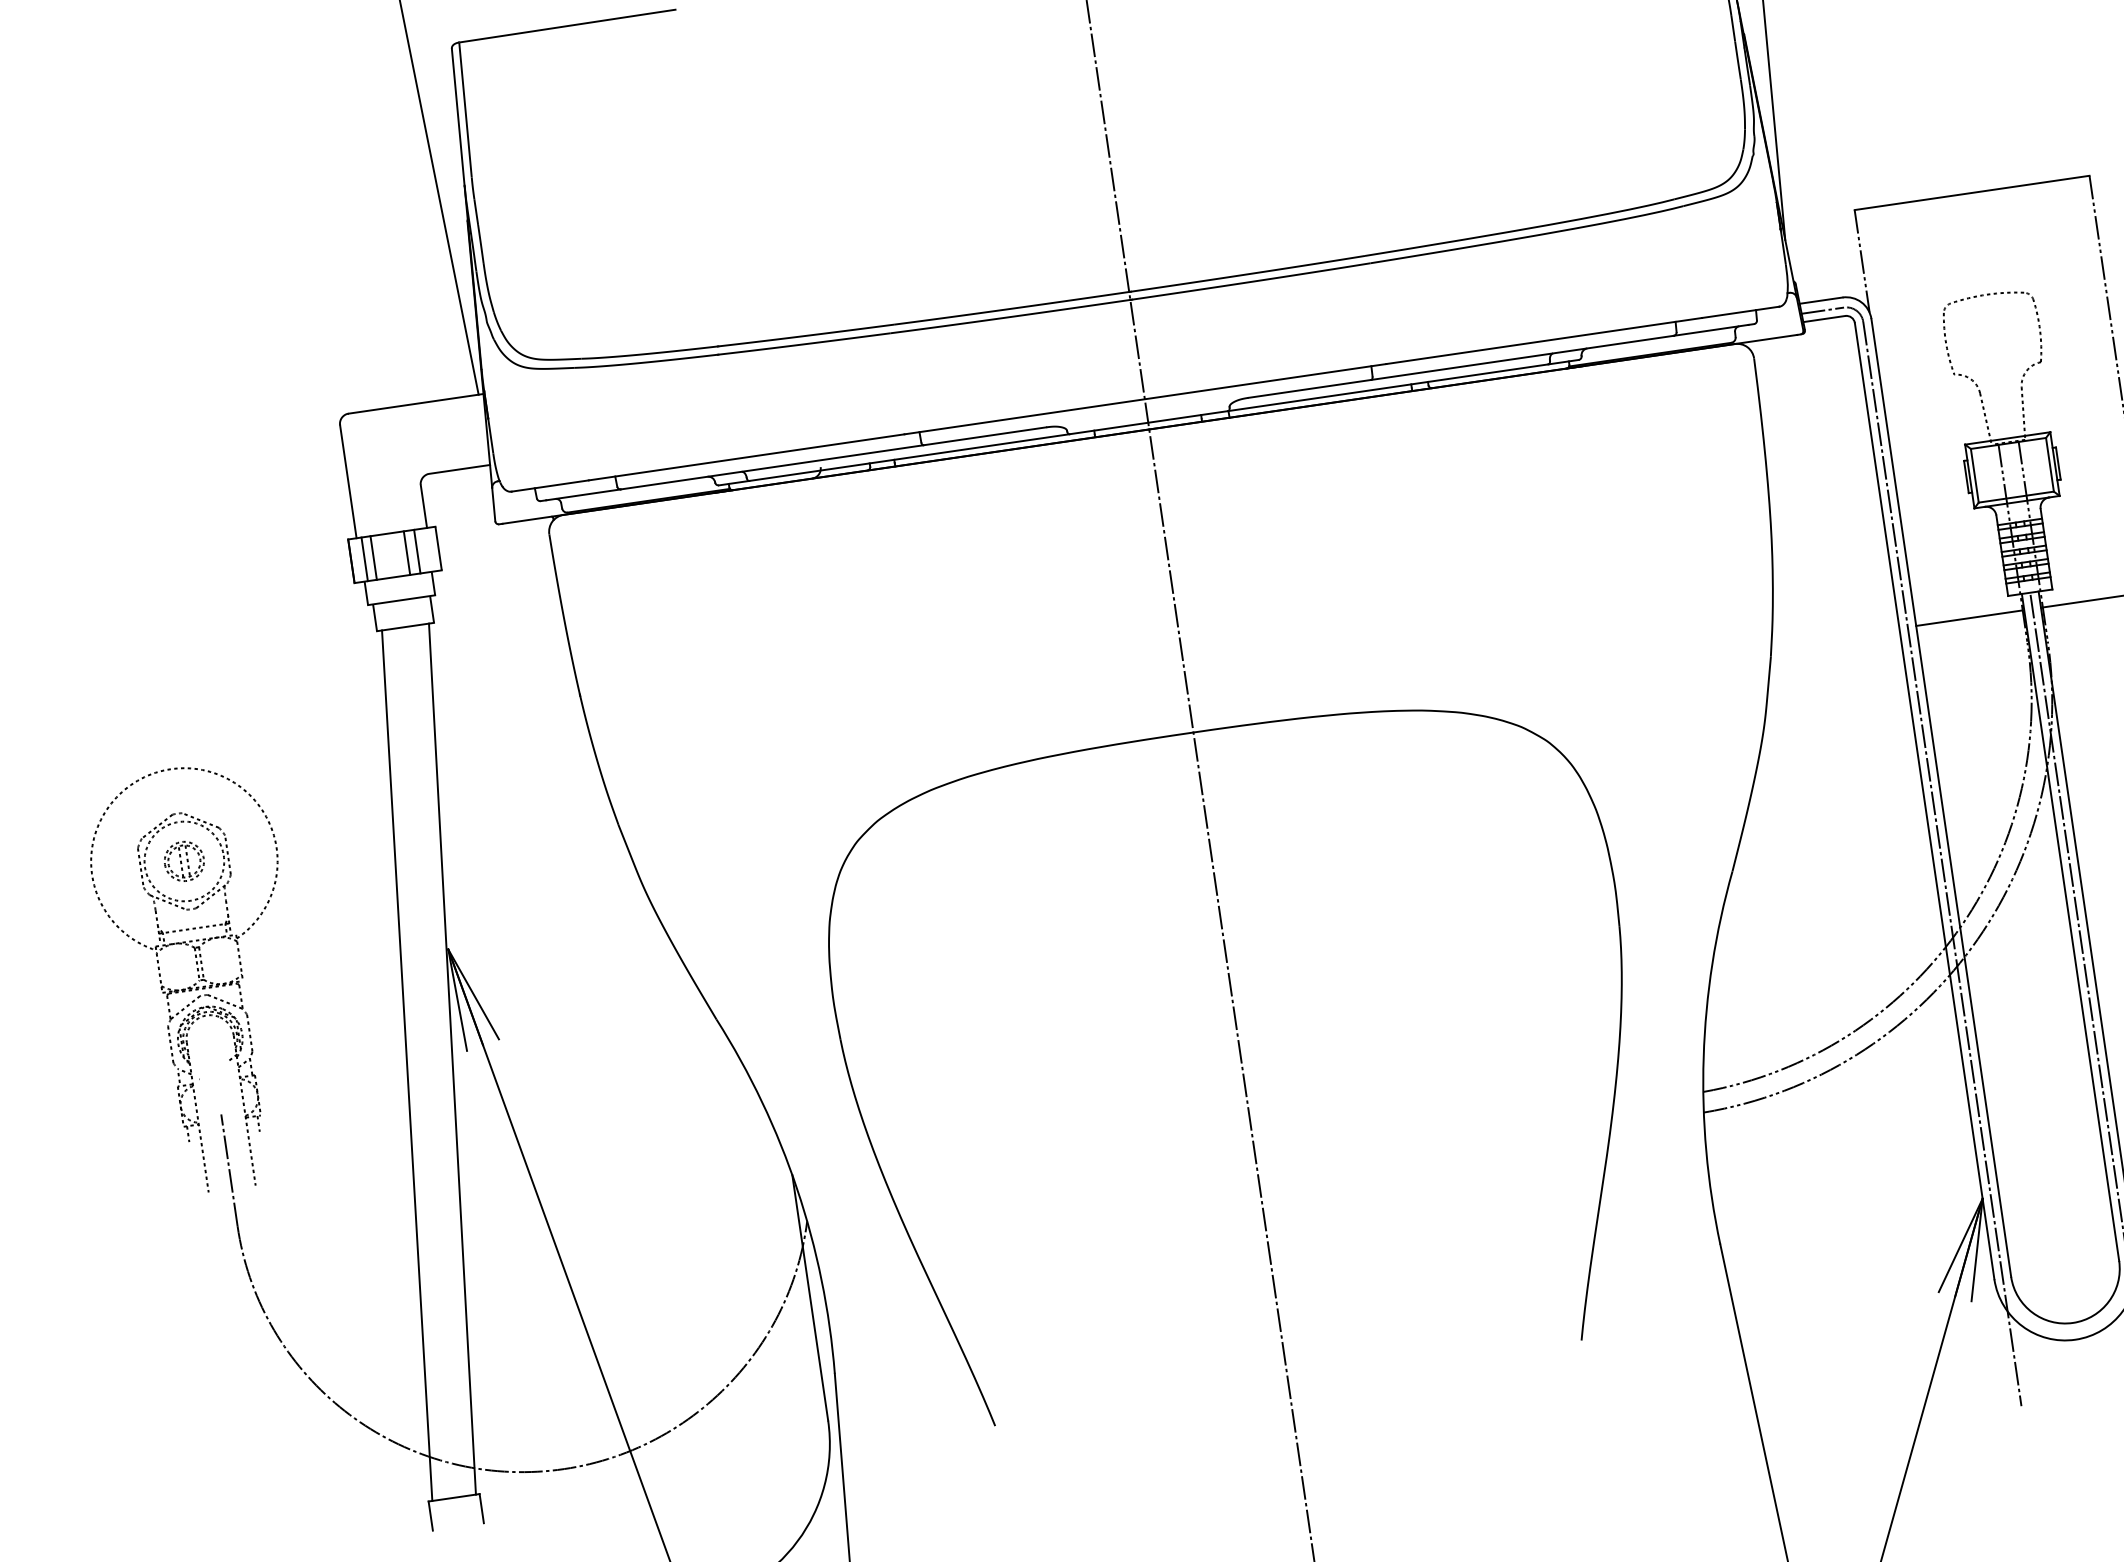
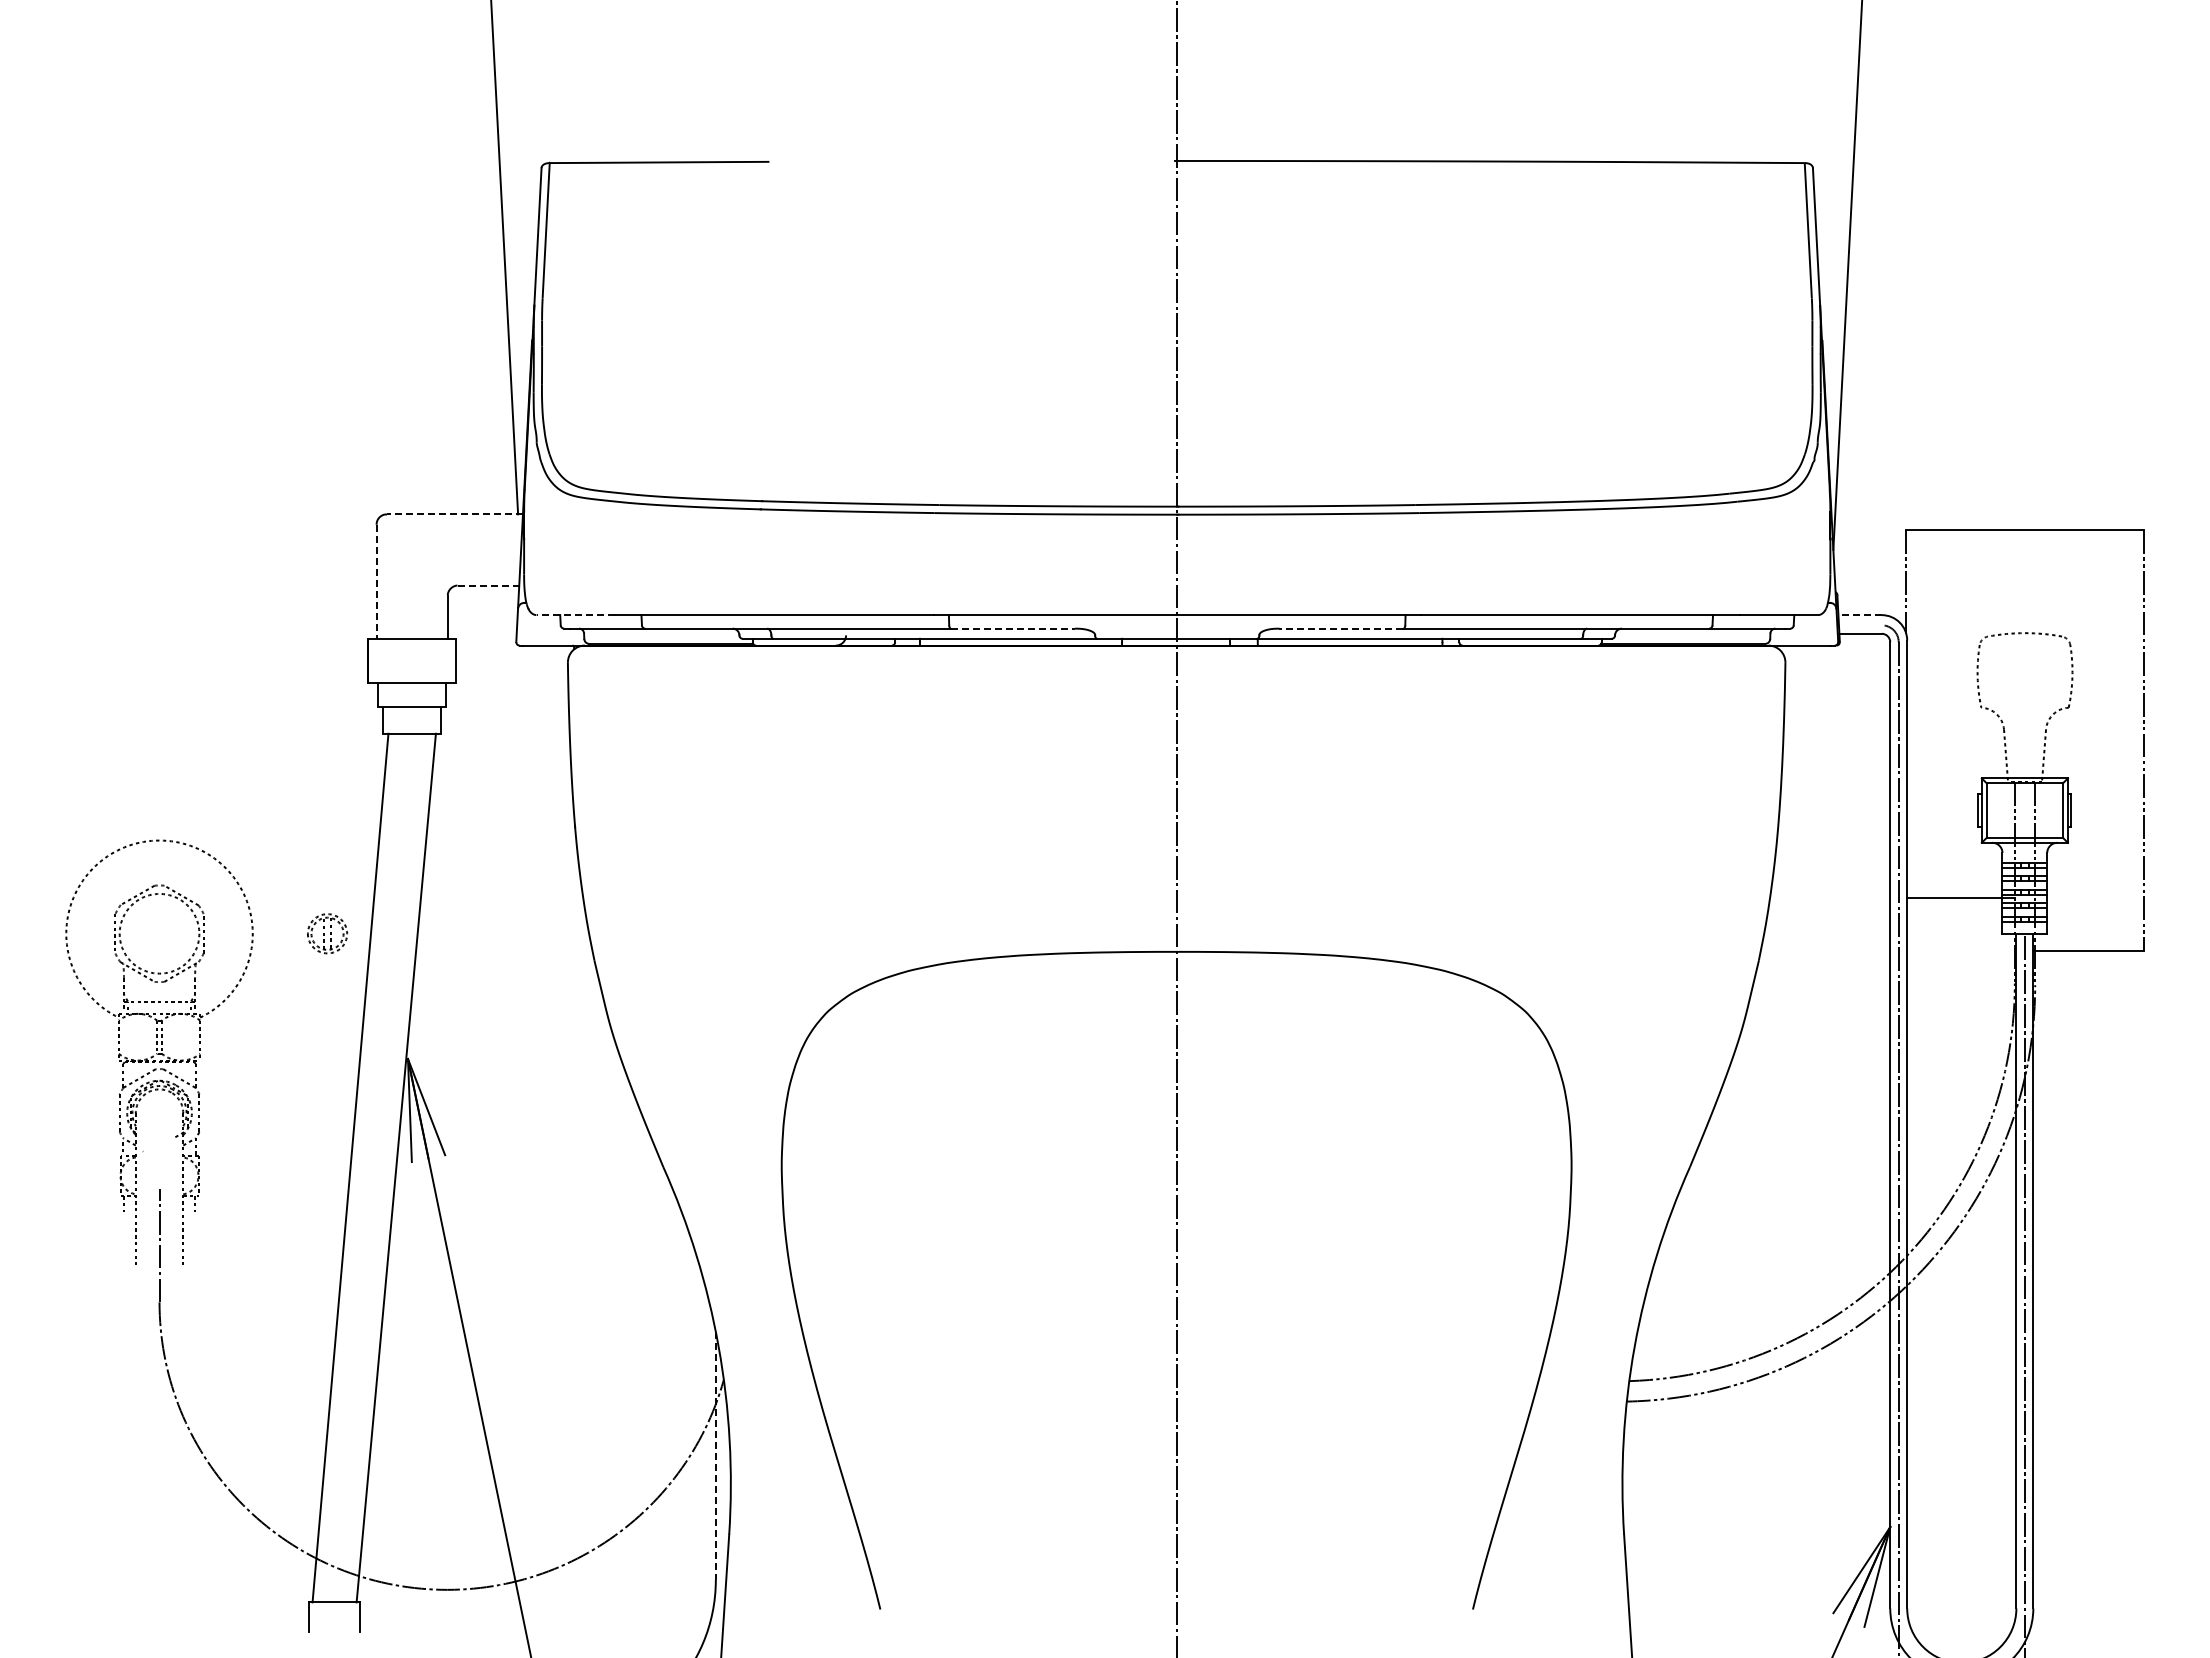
line: (1821, 300) -> (1860, 615), solid -> dashed
line: (1822, 311) -> (1859, 625), removed
line: (1309, 388) -> (1341, 628), solid -> dashed
line: (415, 403) -> (454, 514), solid -> dashed
line: (985, 436) -> (1013, 628), solid -> dashed
line: (459, 469) -> (488, 585), solid -> dashed
line: (348, 482) -> (376, 582), solid -> dashed
line: (550, 486) -> (575, 615), solid -> dashed
line: (417, 551) -> (434, 660), removed
line: (407, 552) -> (424, 660), removed
line: (373, 557) -> (390, 660), removed
line: (364, 559) -> (381, 660), removed
line: (1968, 618) -> (1960, 897), moved
part: (184, 861) -> (327, 933), moved
line: (809, 1298) -> (715, 1456), solid -> dashed

